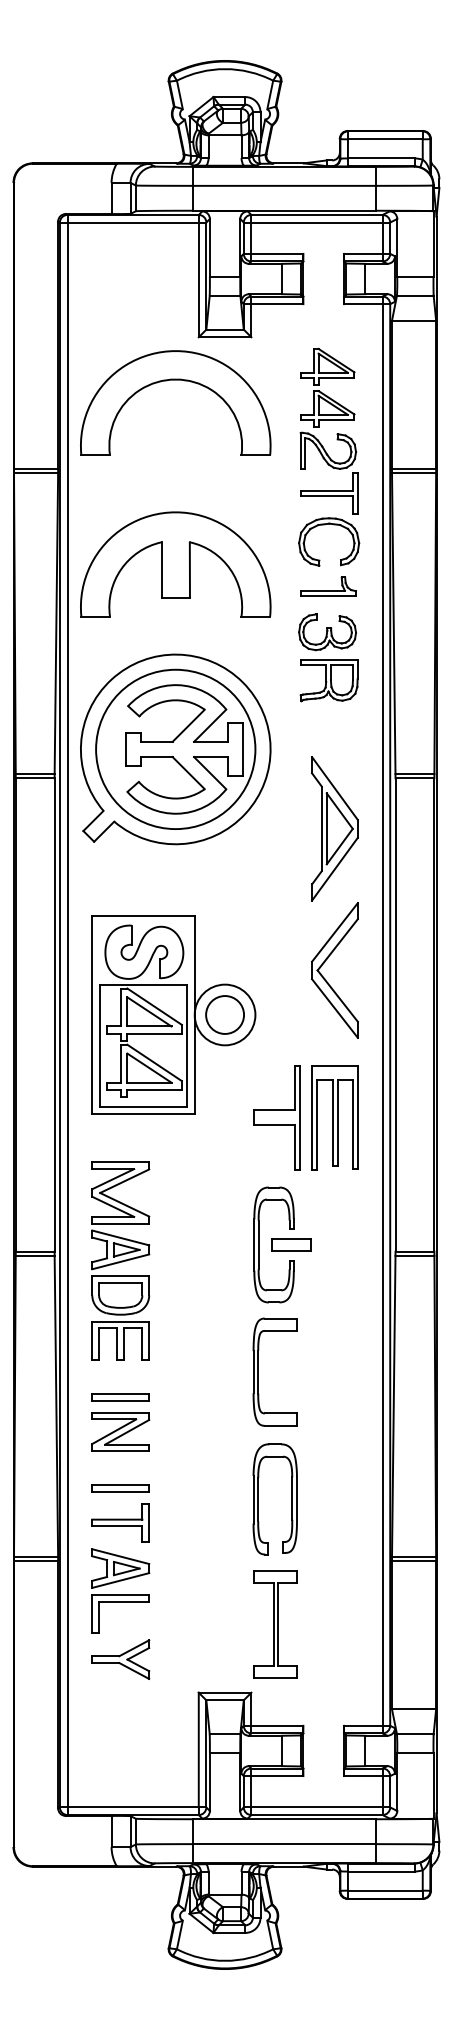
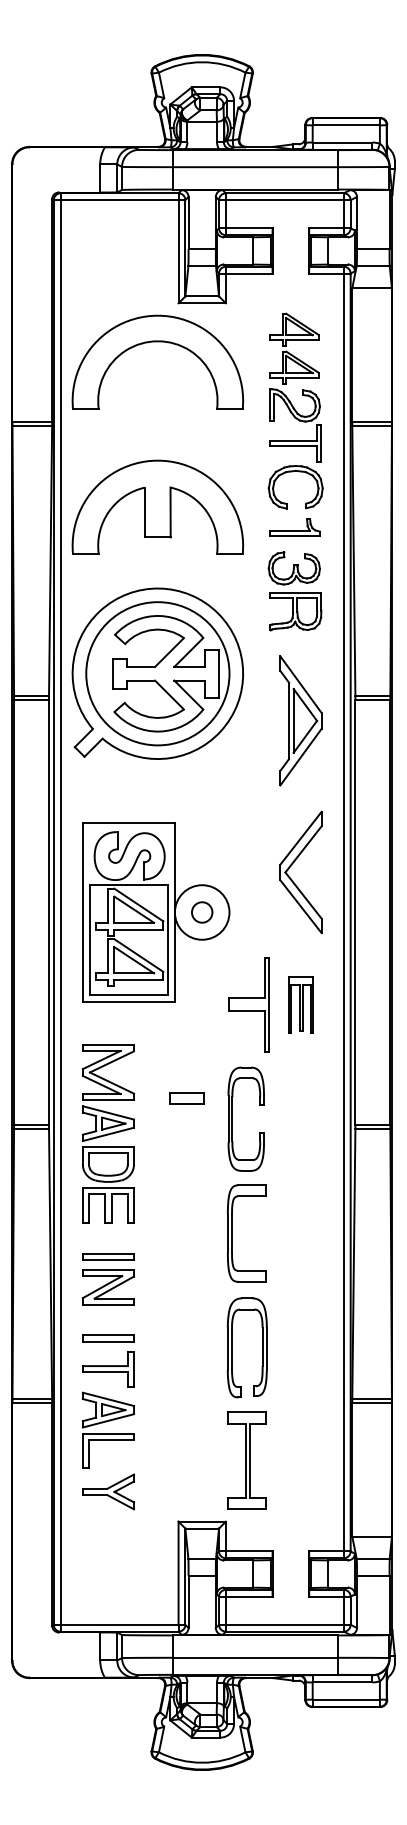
part: (334, 828) -> (300, 720), moved
circle: (225, 1014) -> (202, 912), size x0.6
part: (334, 1117) -> (300, 1004), size x0.6
part: (291, 1244) -> (187, 1098), moved

